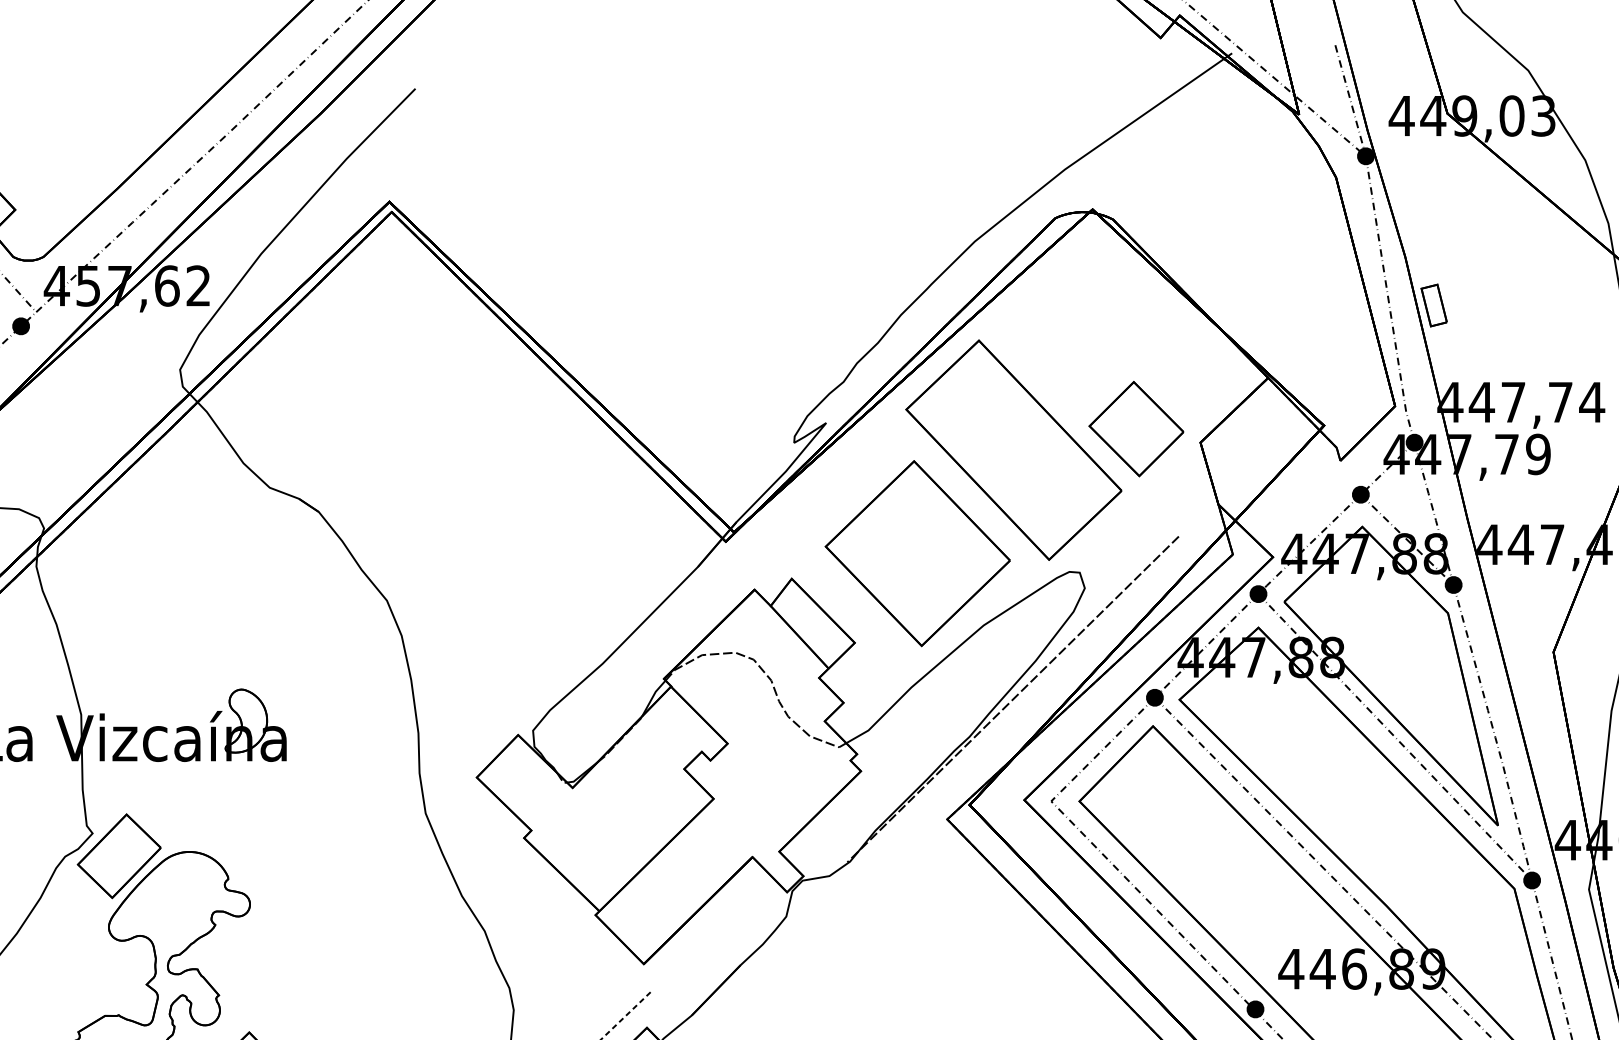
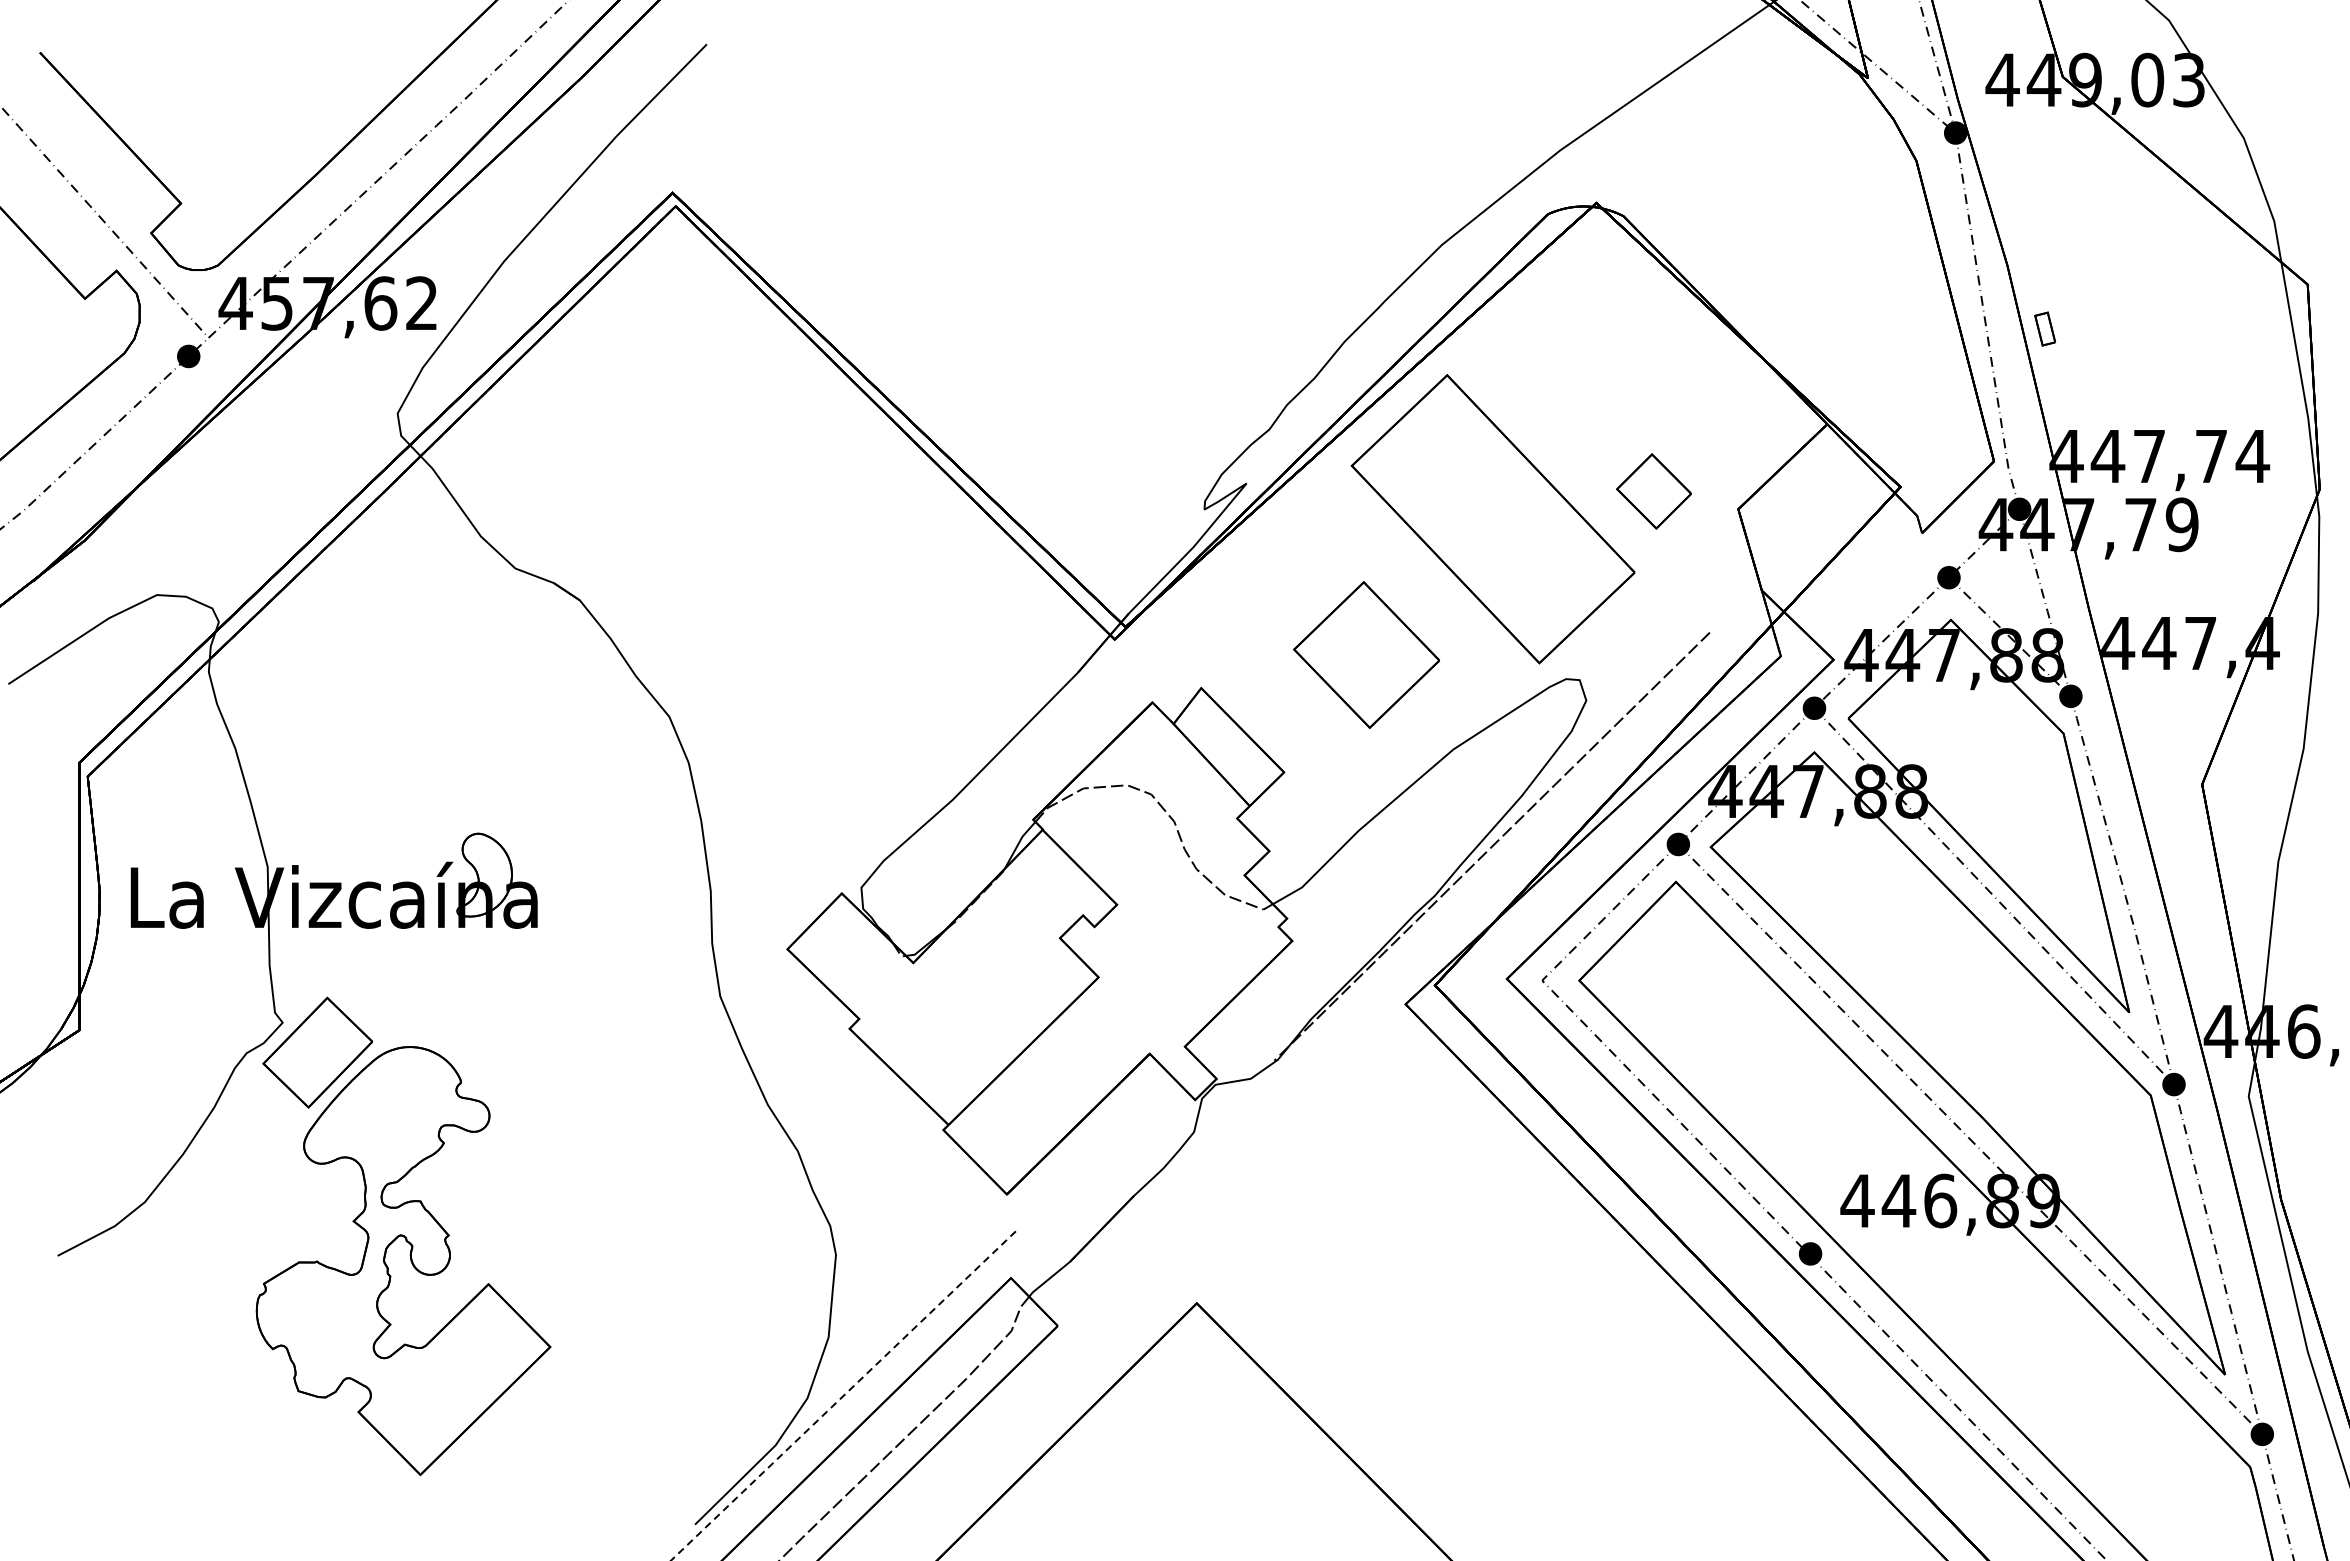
part: (1433, 305) -> (2044, 328), size x0.6
part: (1135, 429) -> (1653, 491), size x0.6
part: (917, 553) -> (1366, 654), size x0.6

